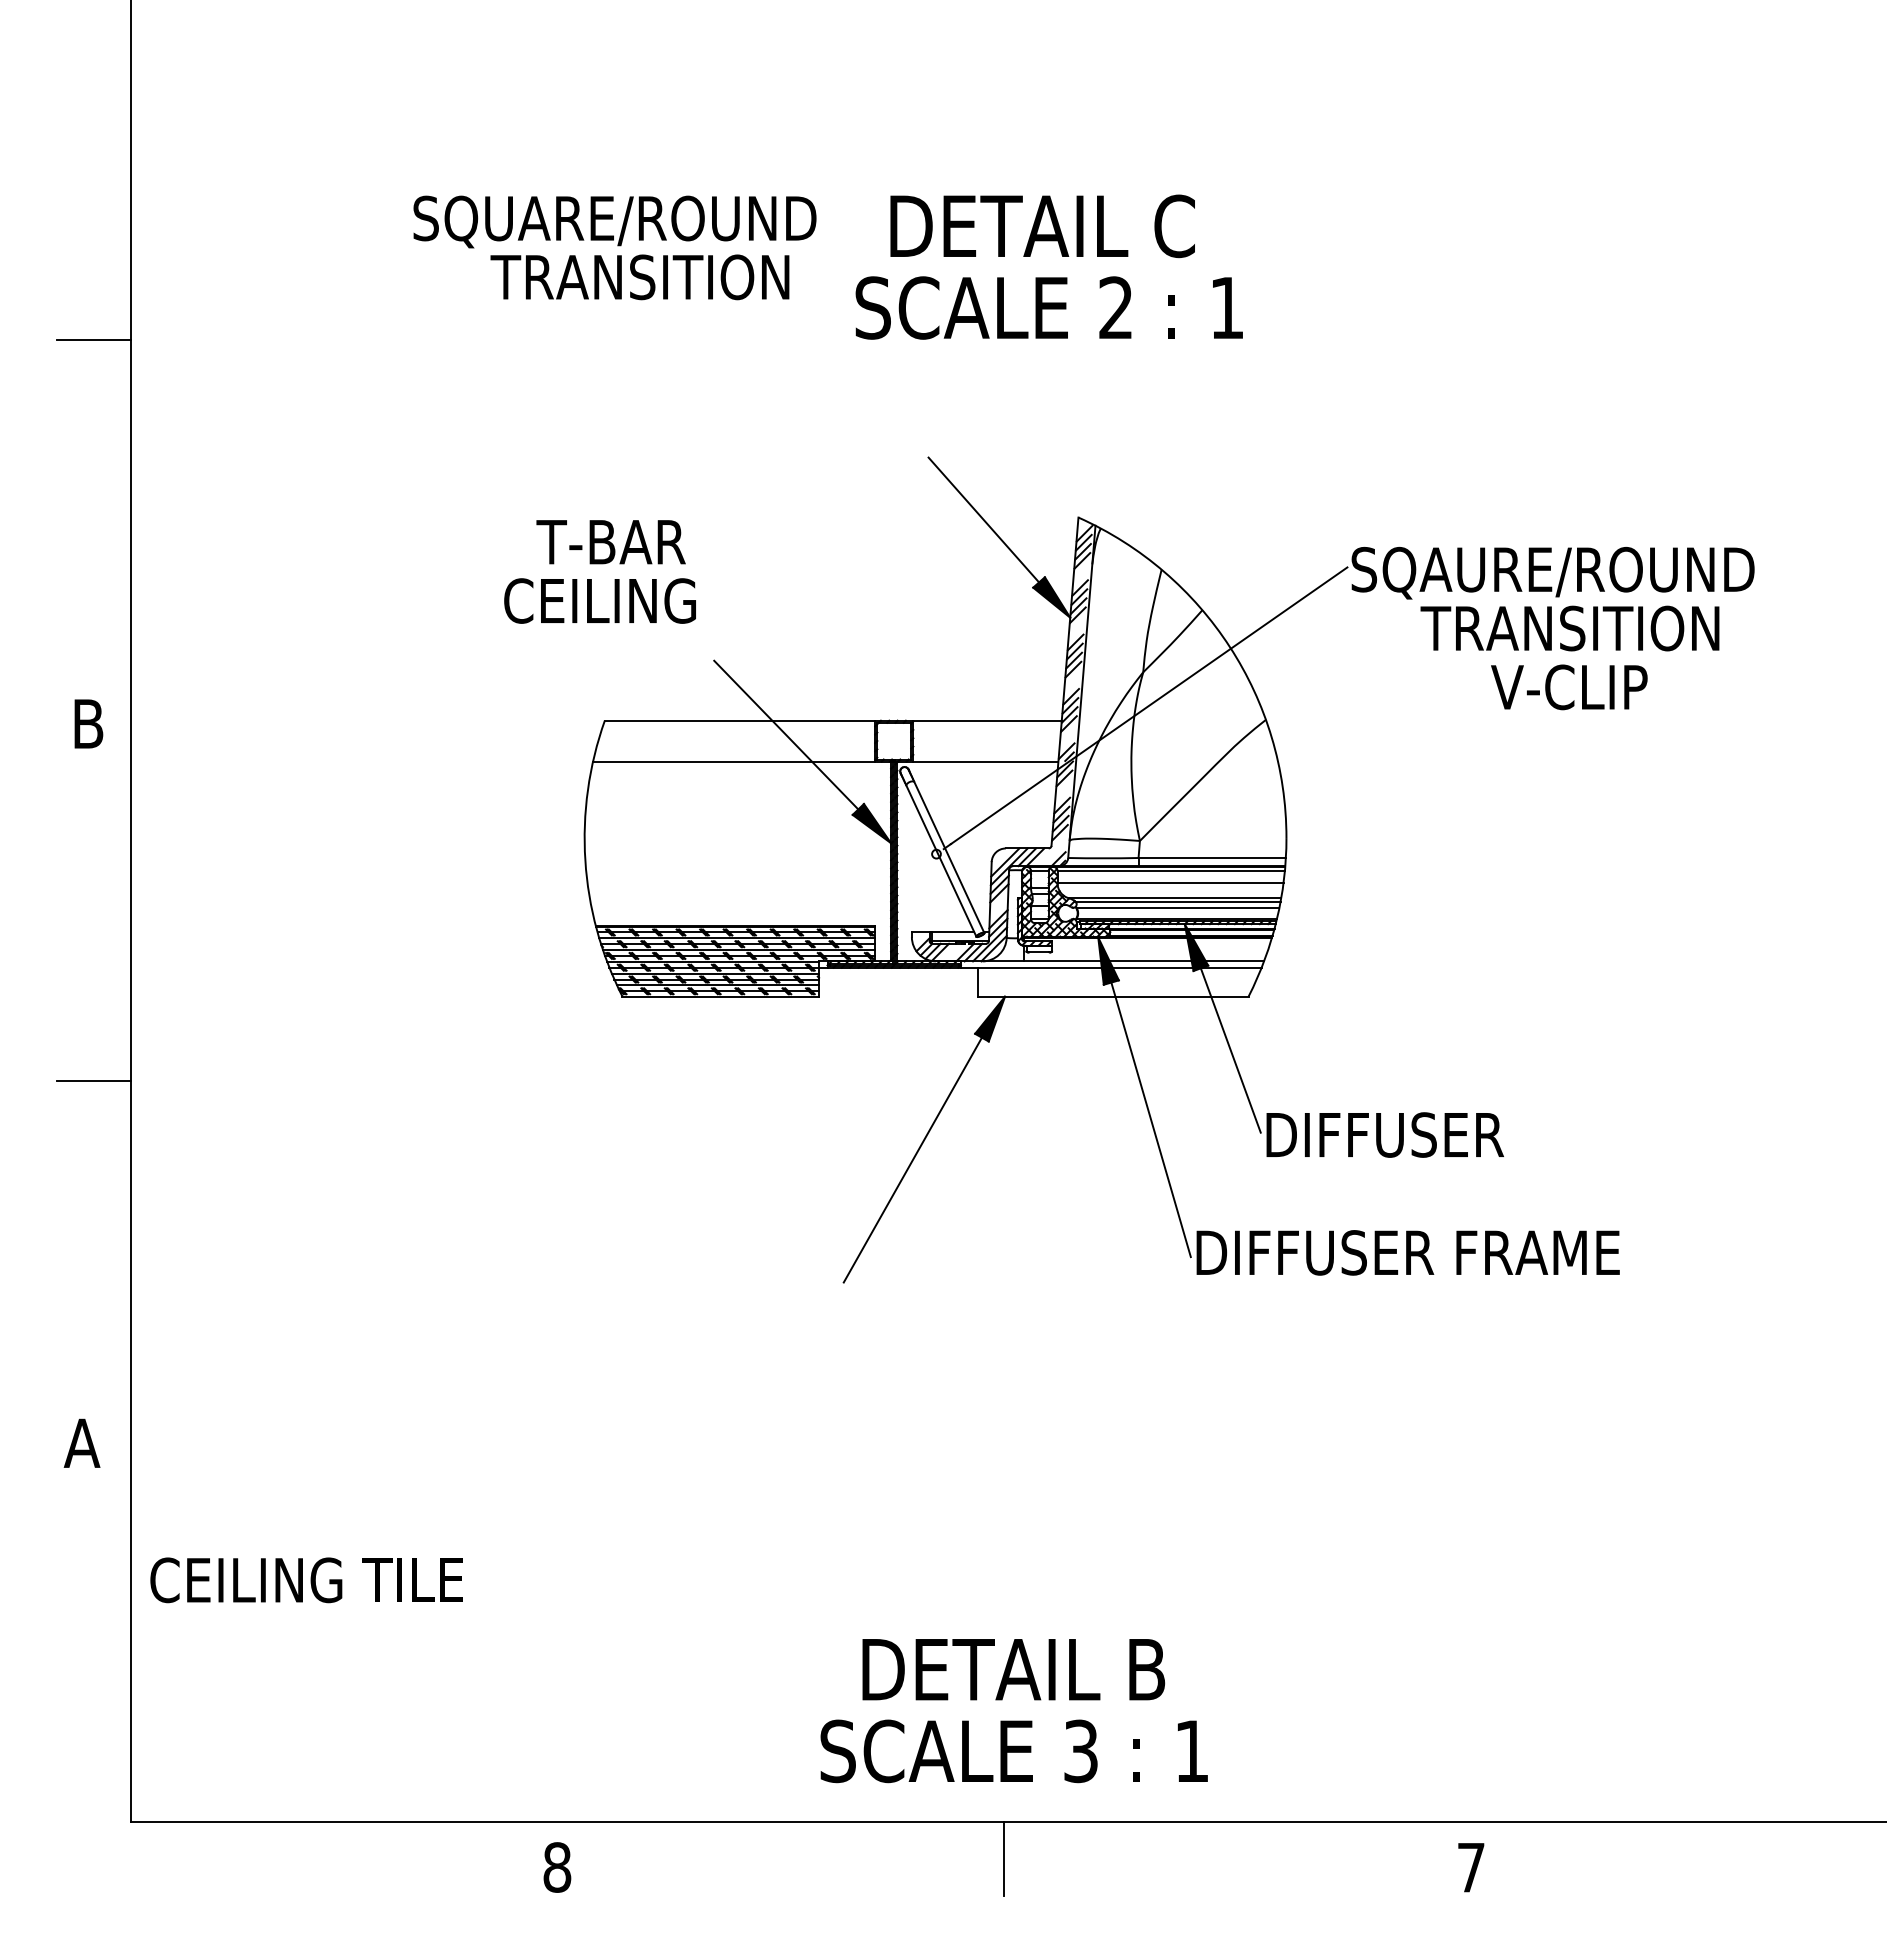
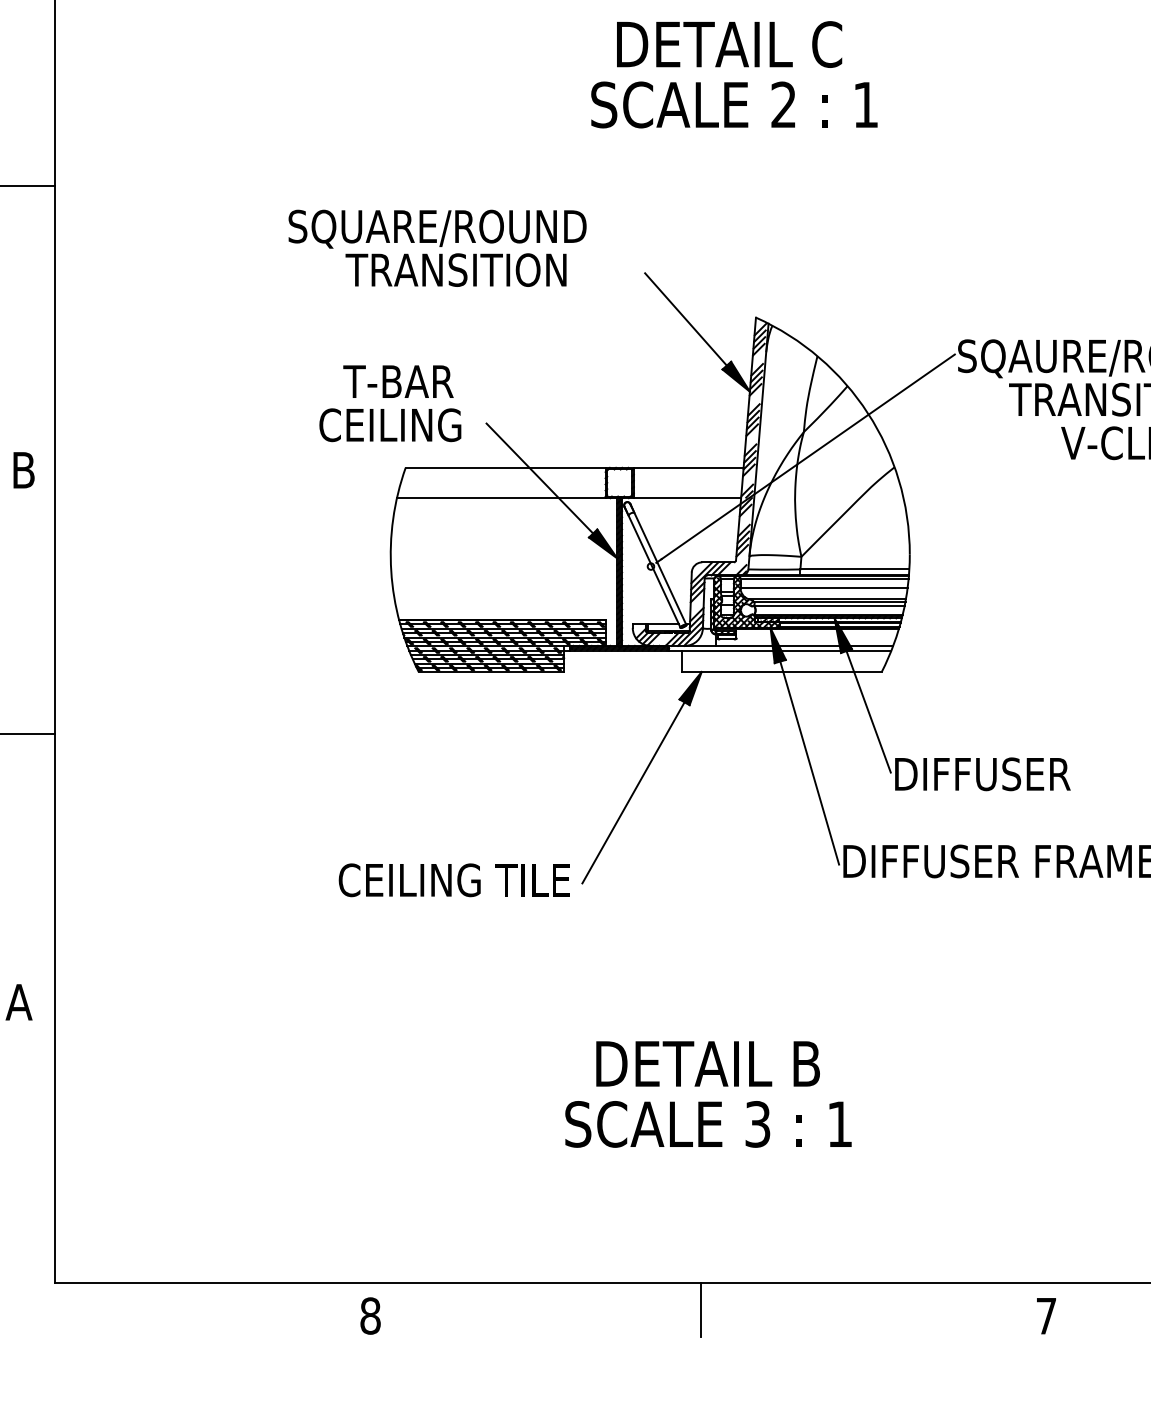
text: (614, 247) -> (437, 248), moved
text: (1048, 266) -> (733, 74), moved
text: (599, 571) -> (389, 403), moved
text: (306, 1580) -> (454, 880), moved
text: (1013, 1711) -> (707, 1094), moved

